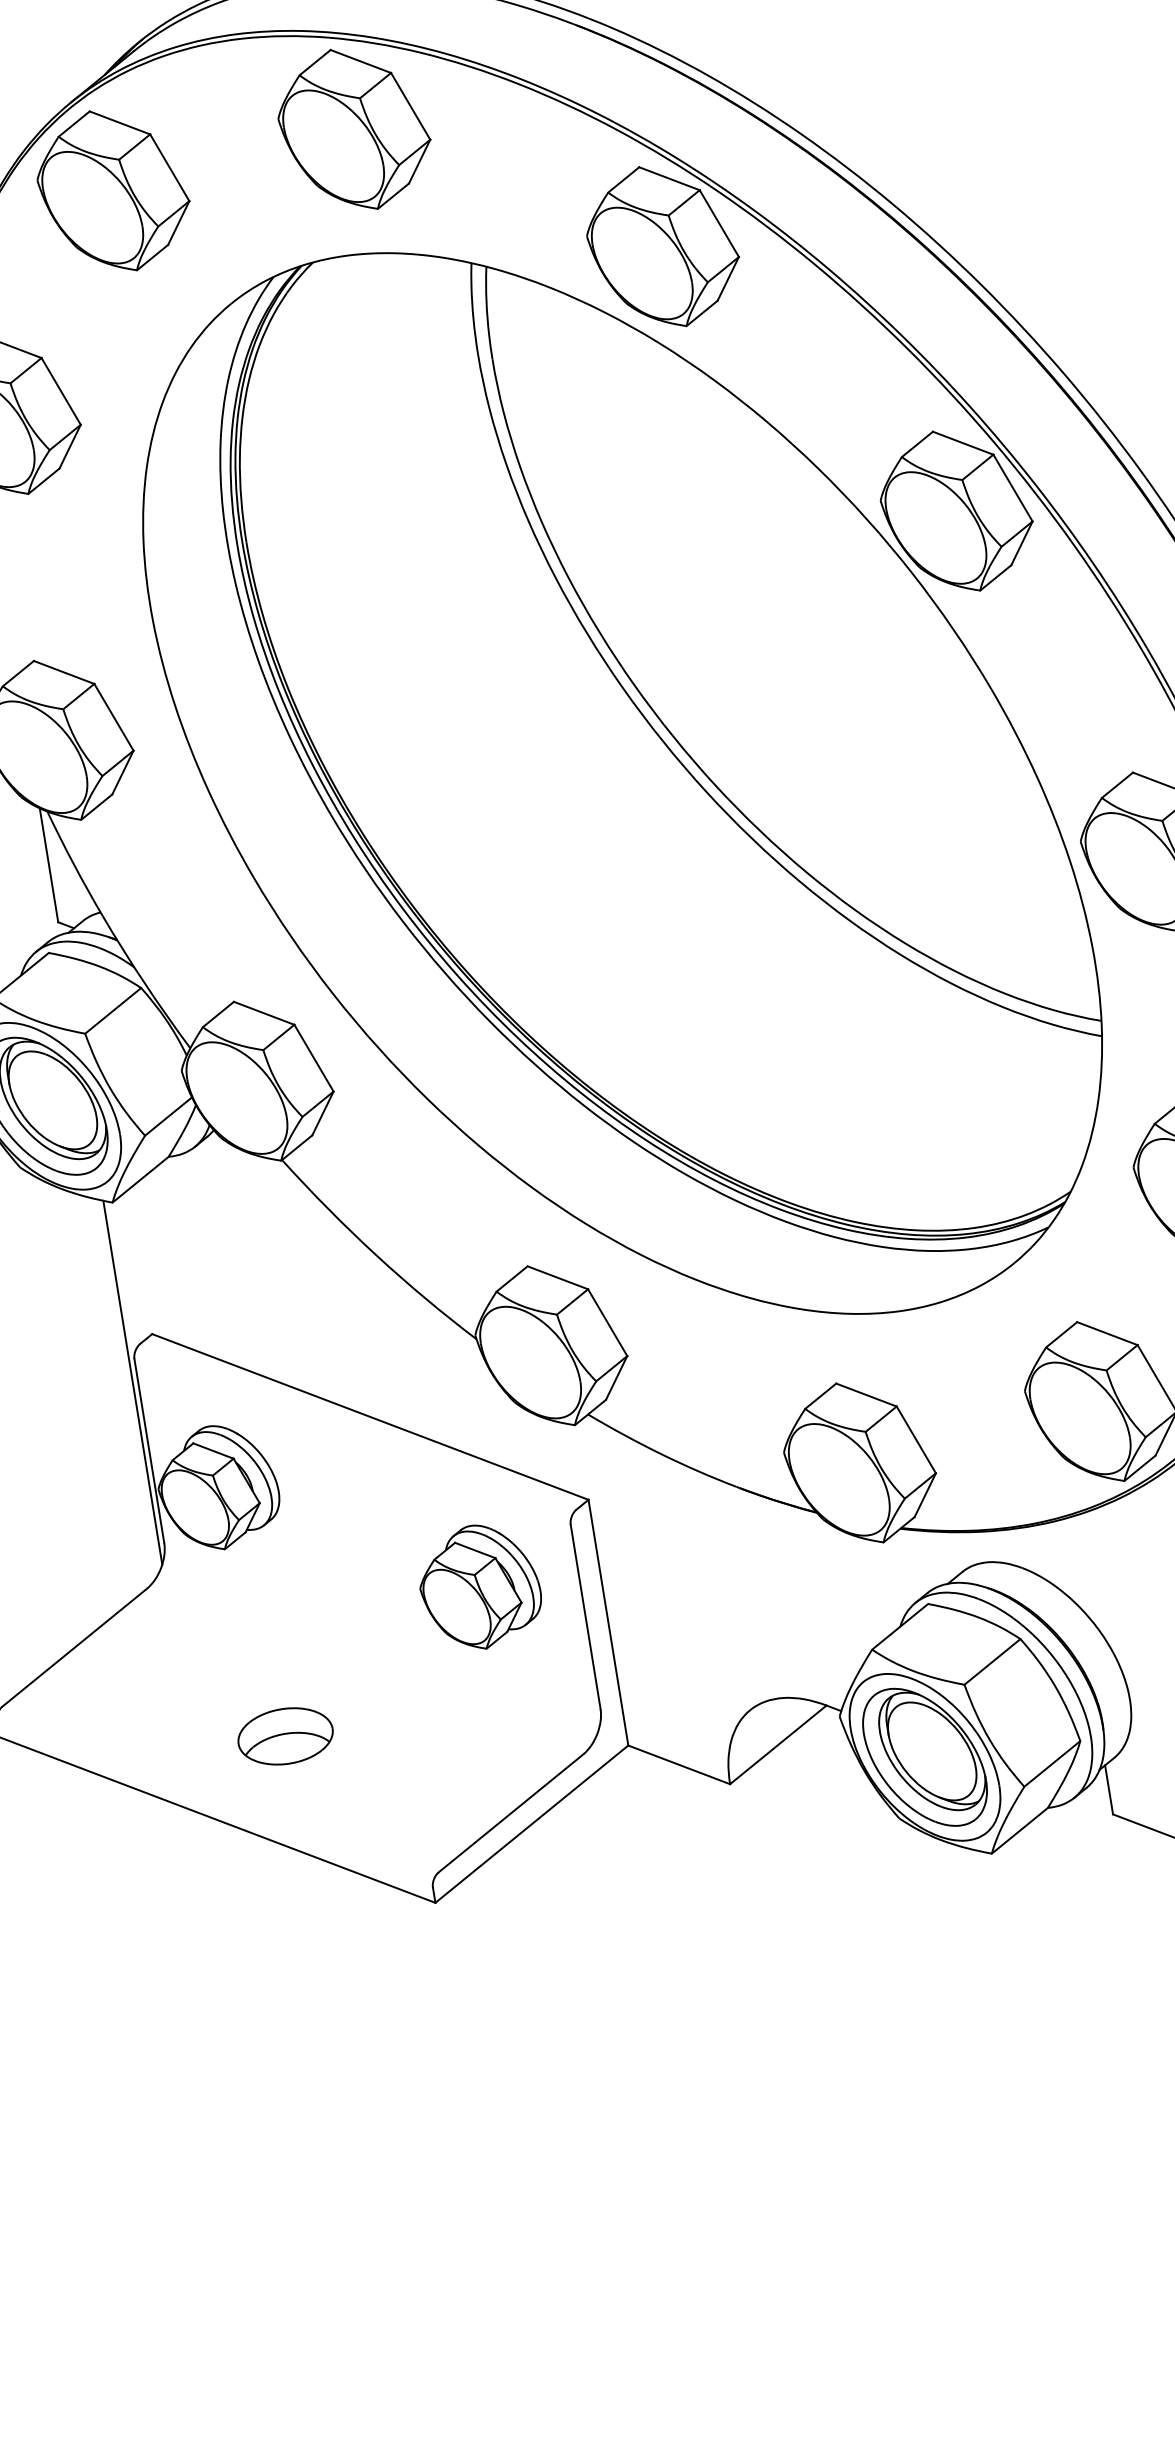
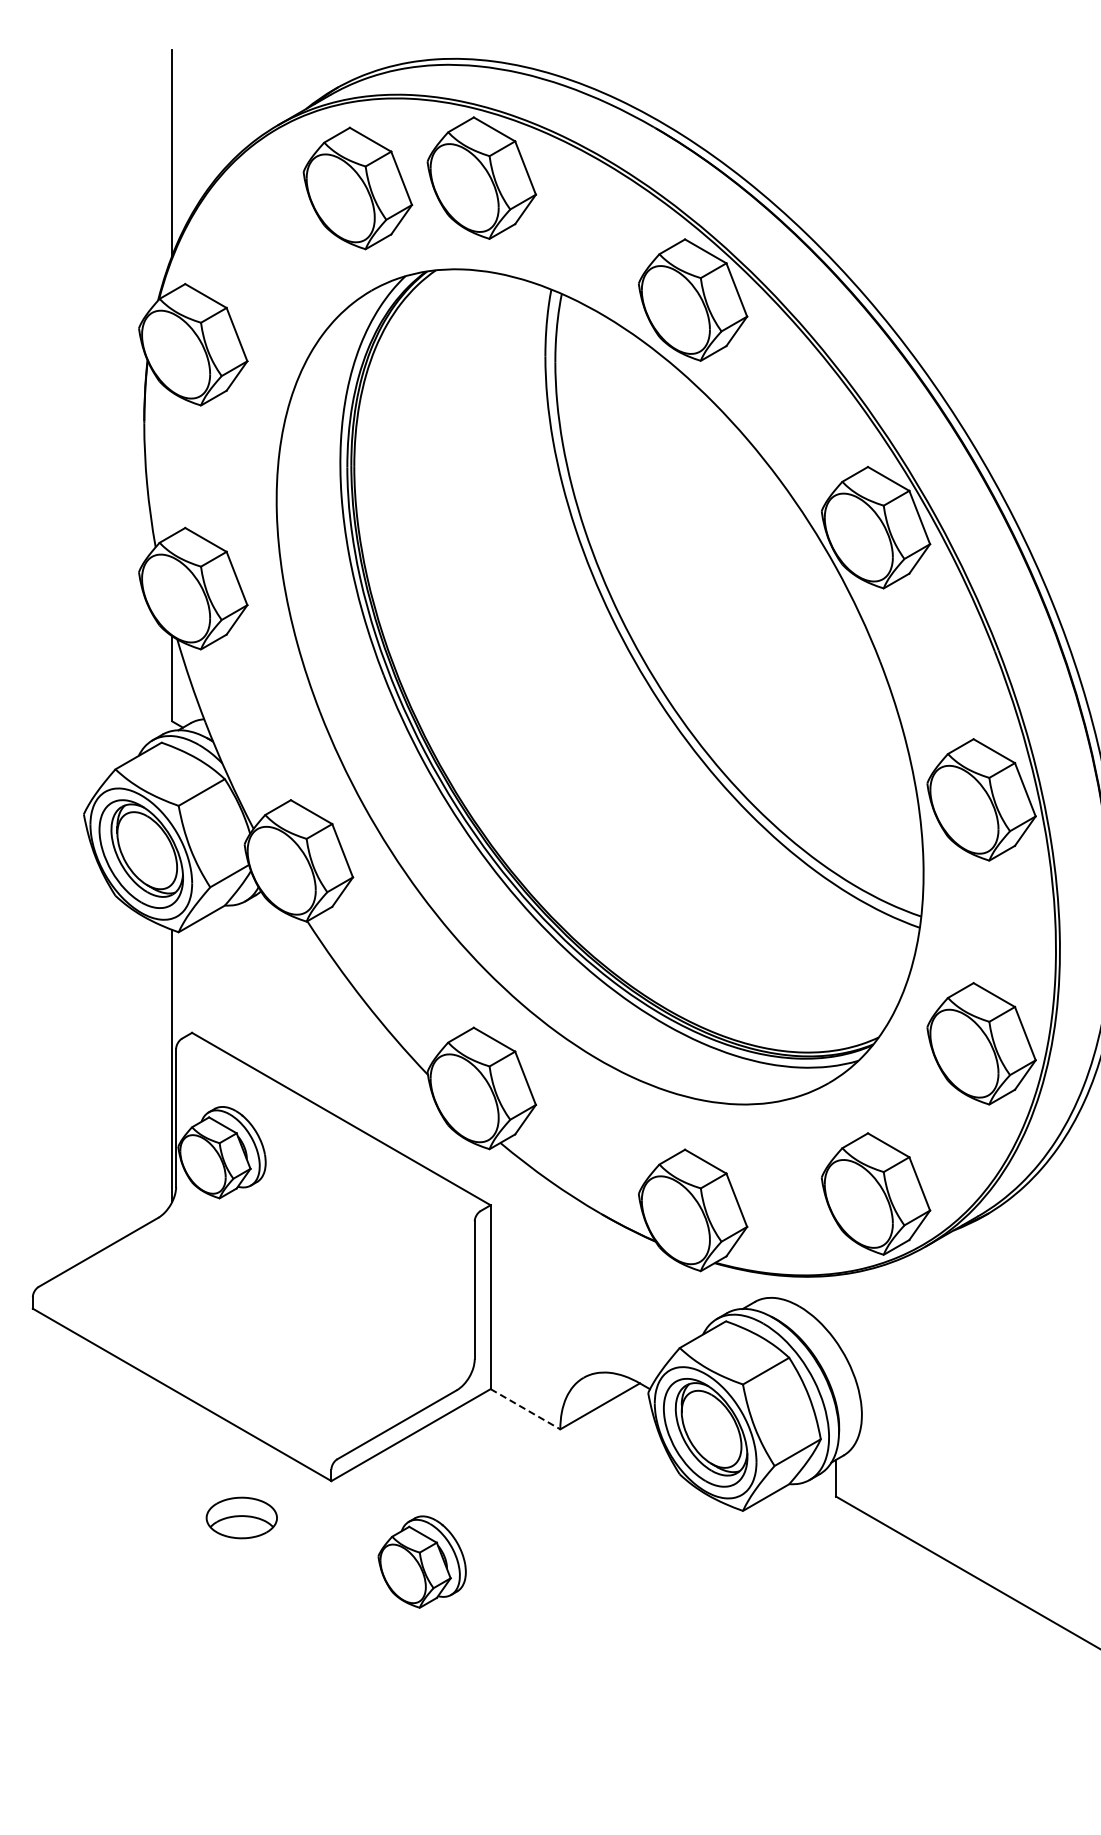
part: (113, 190) -> (357, 188), moved
part: (478, 1586) -> (421, 1561), moved
part: (285, 1735) -> (241, 1517), moved
line: (679, 1765) -> (525, 1409), solid -> dashed

